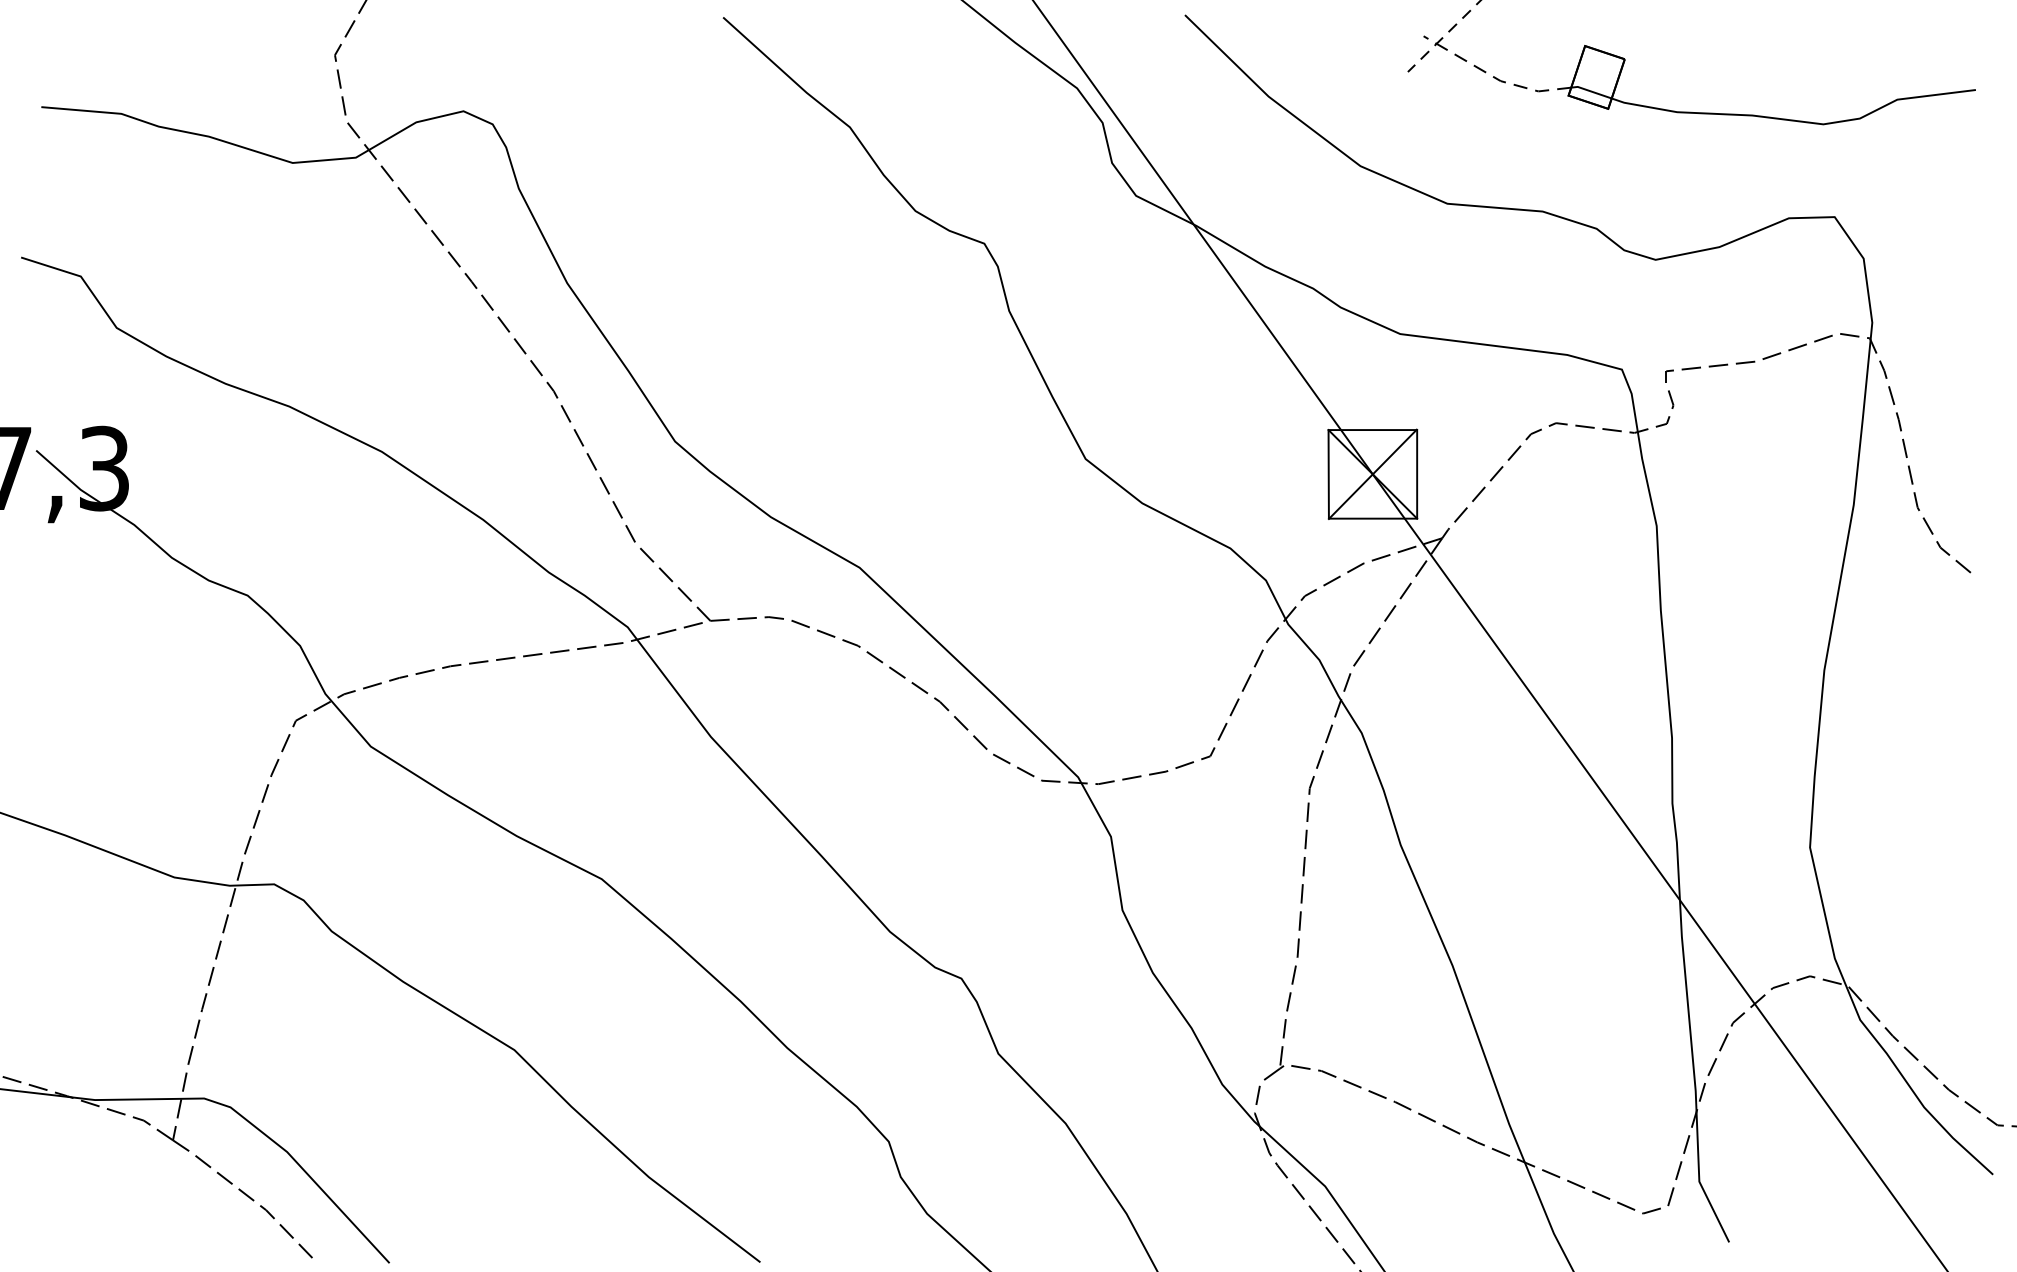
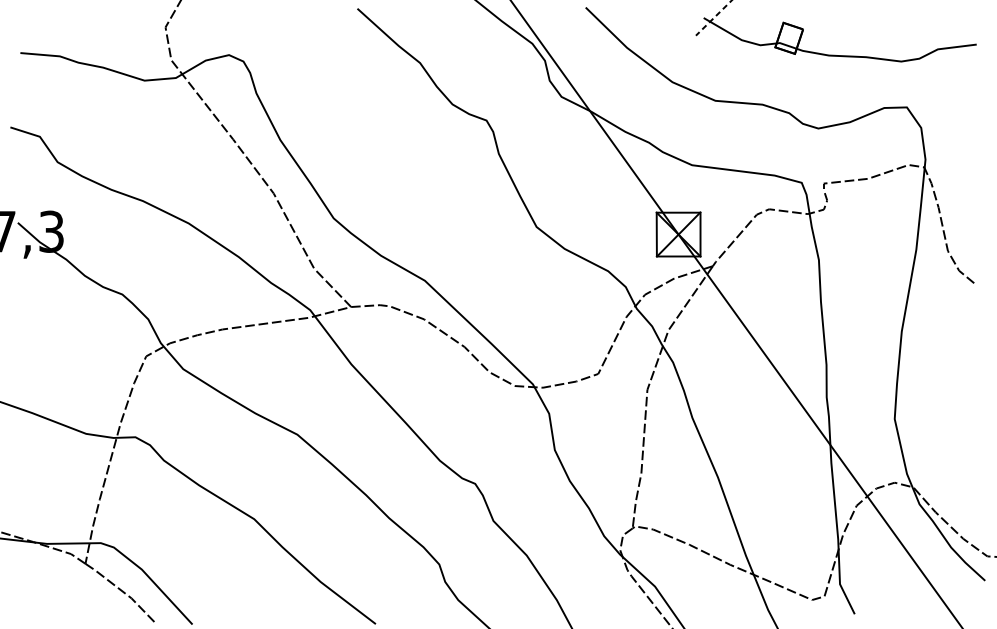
line: (1496, 77) -> (739, 38), dashed -> solid

